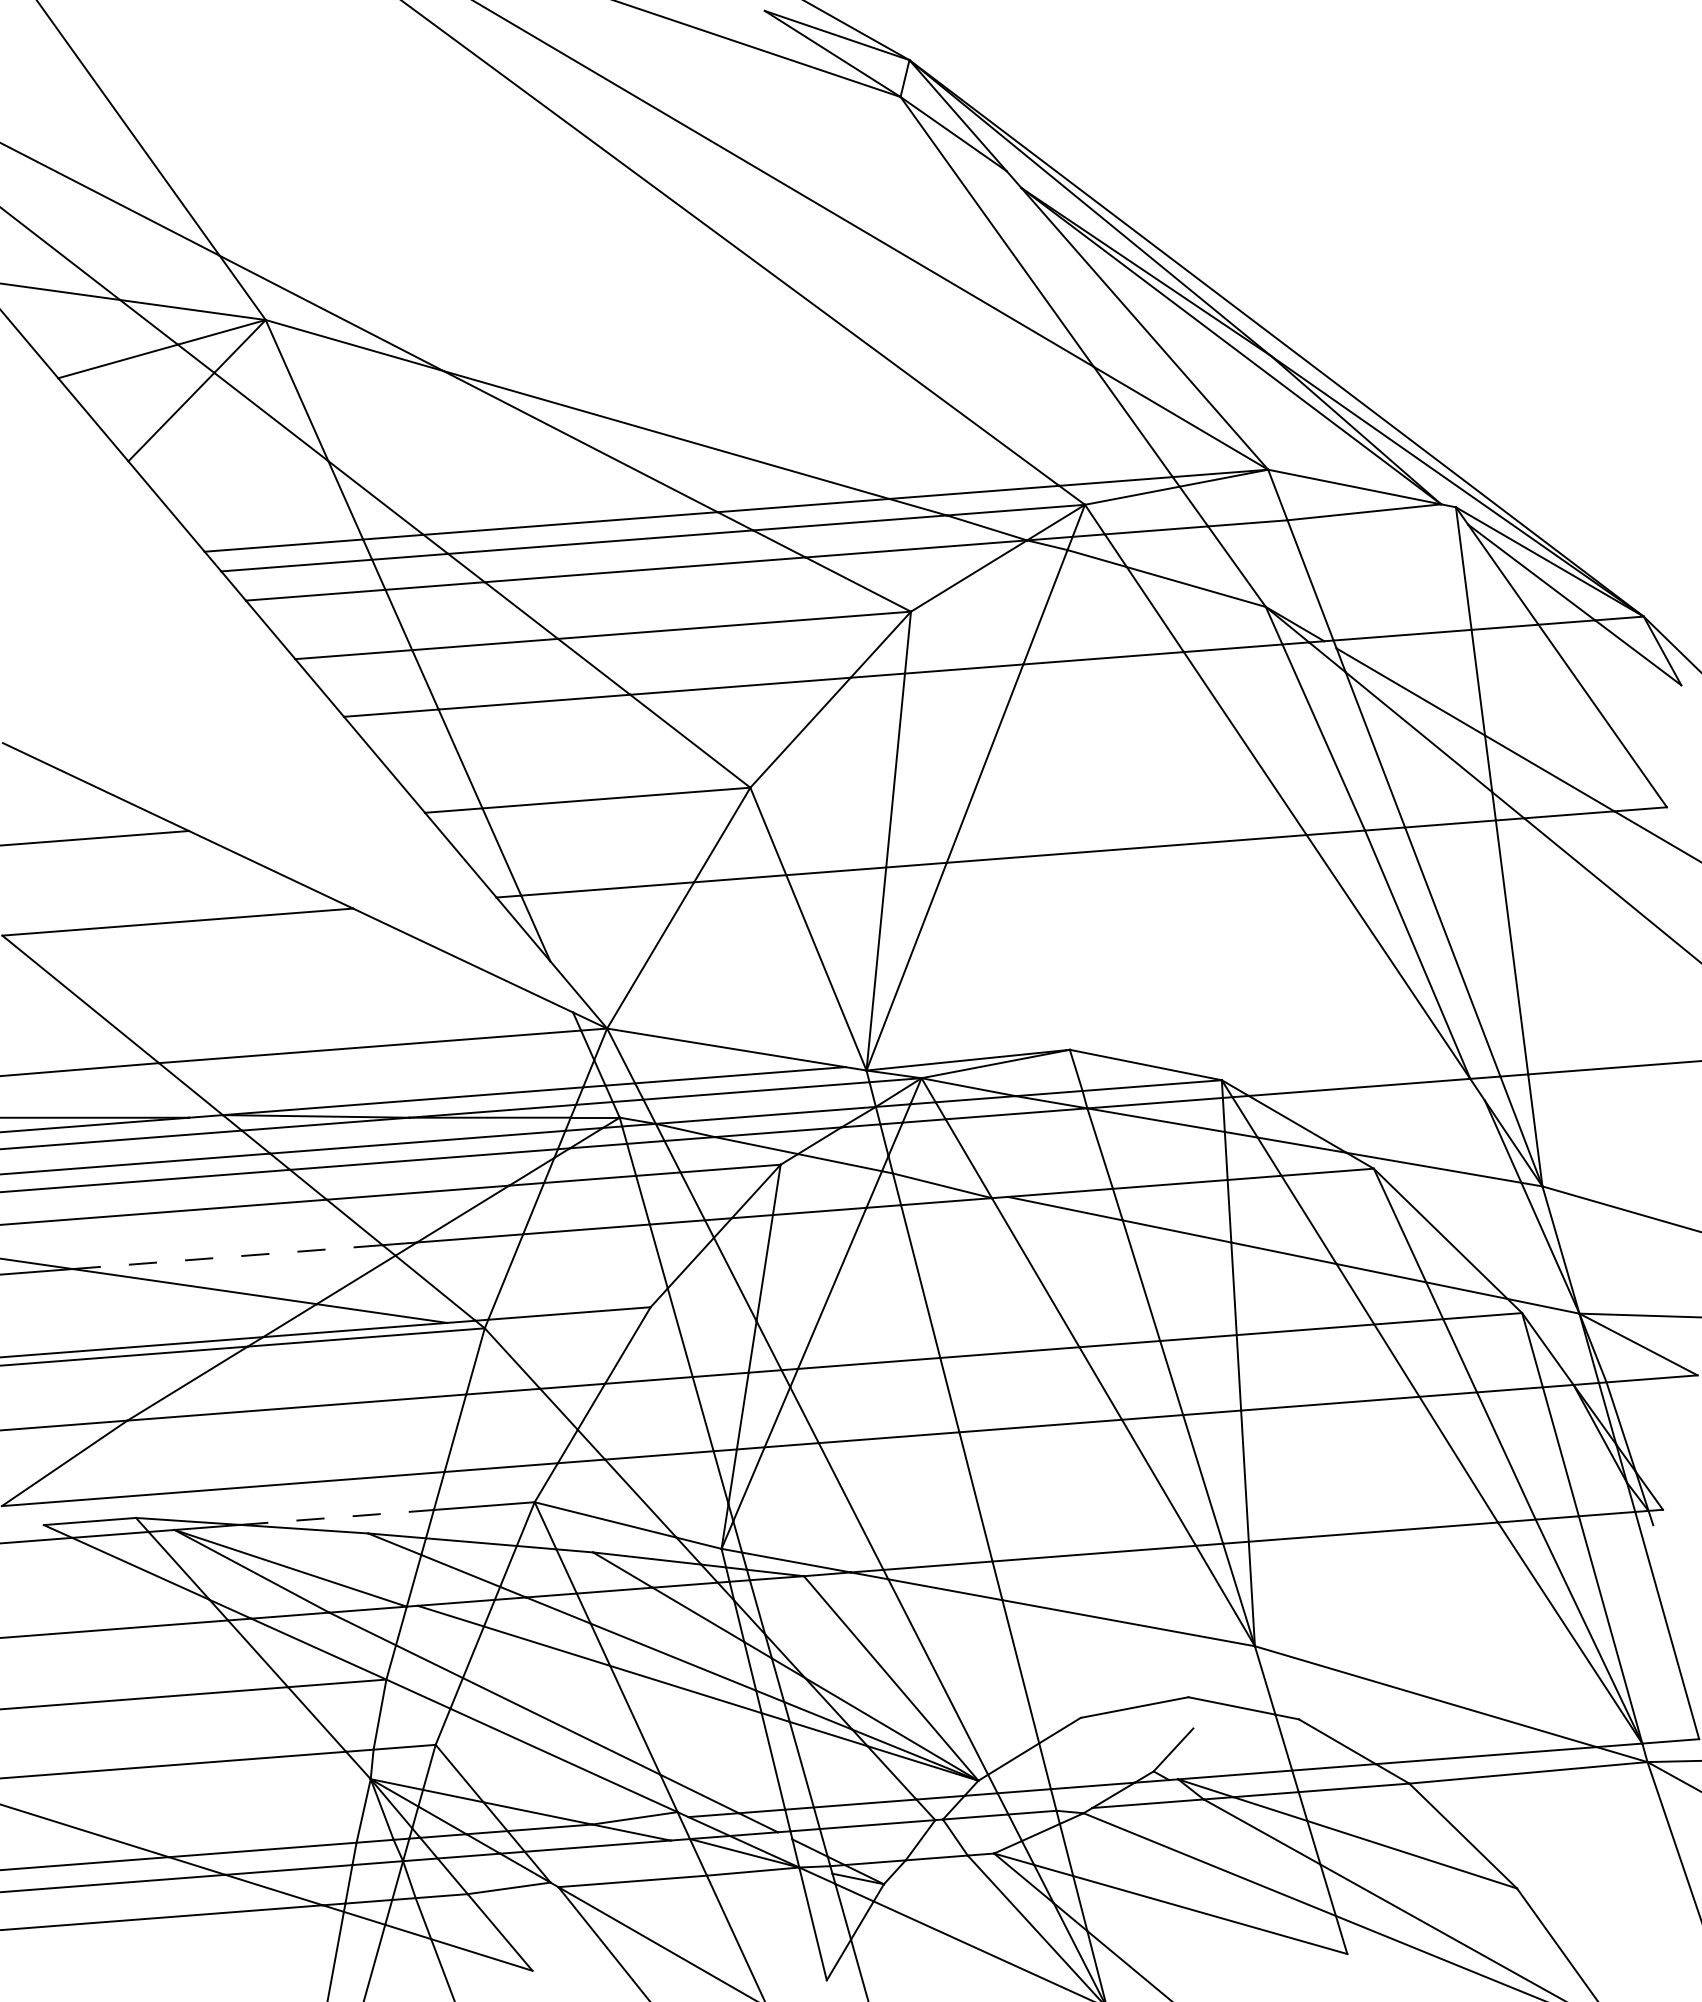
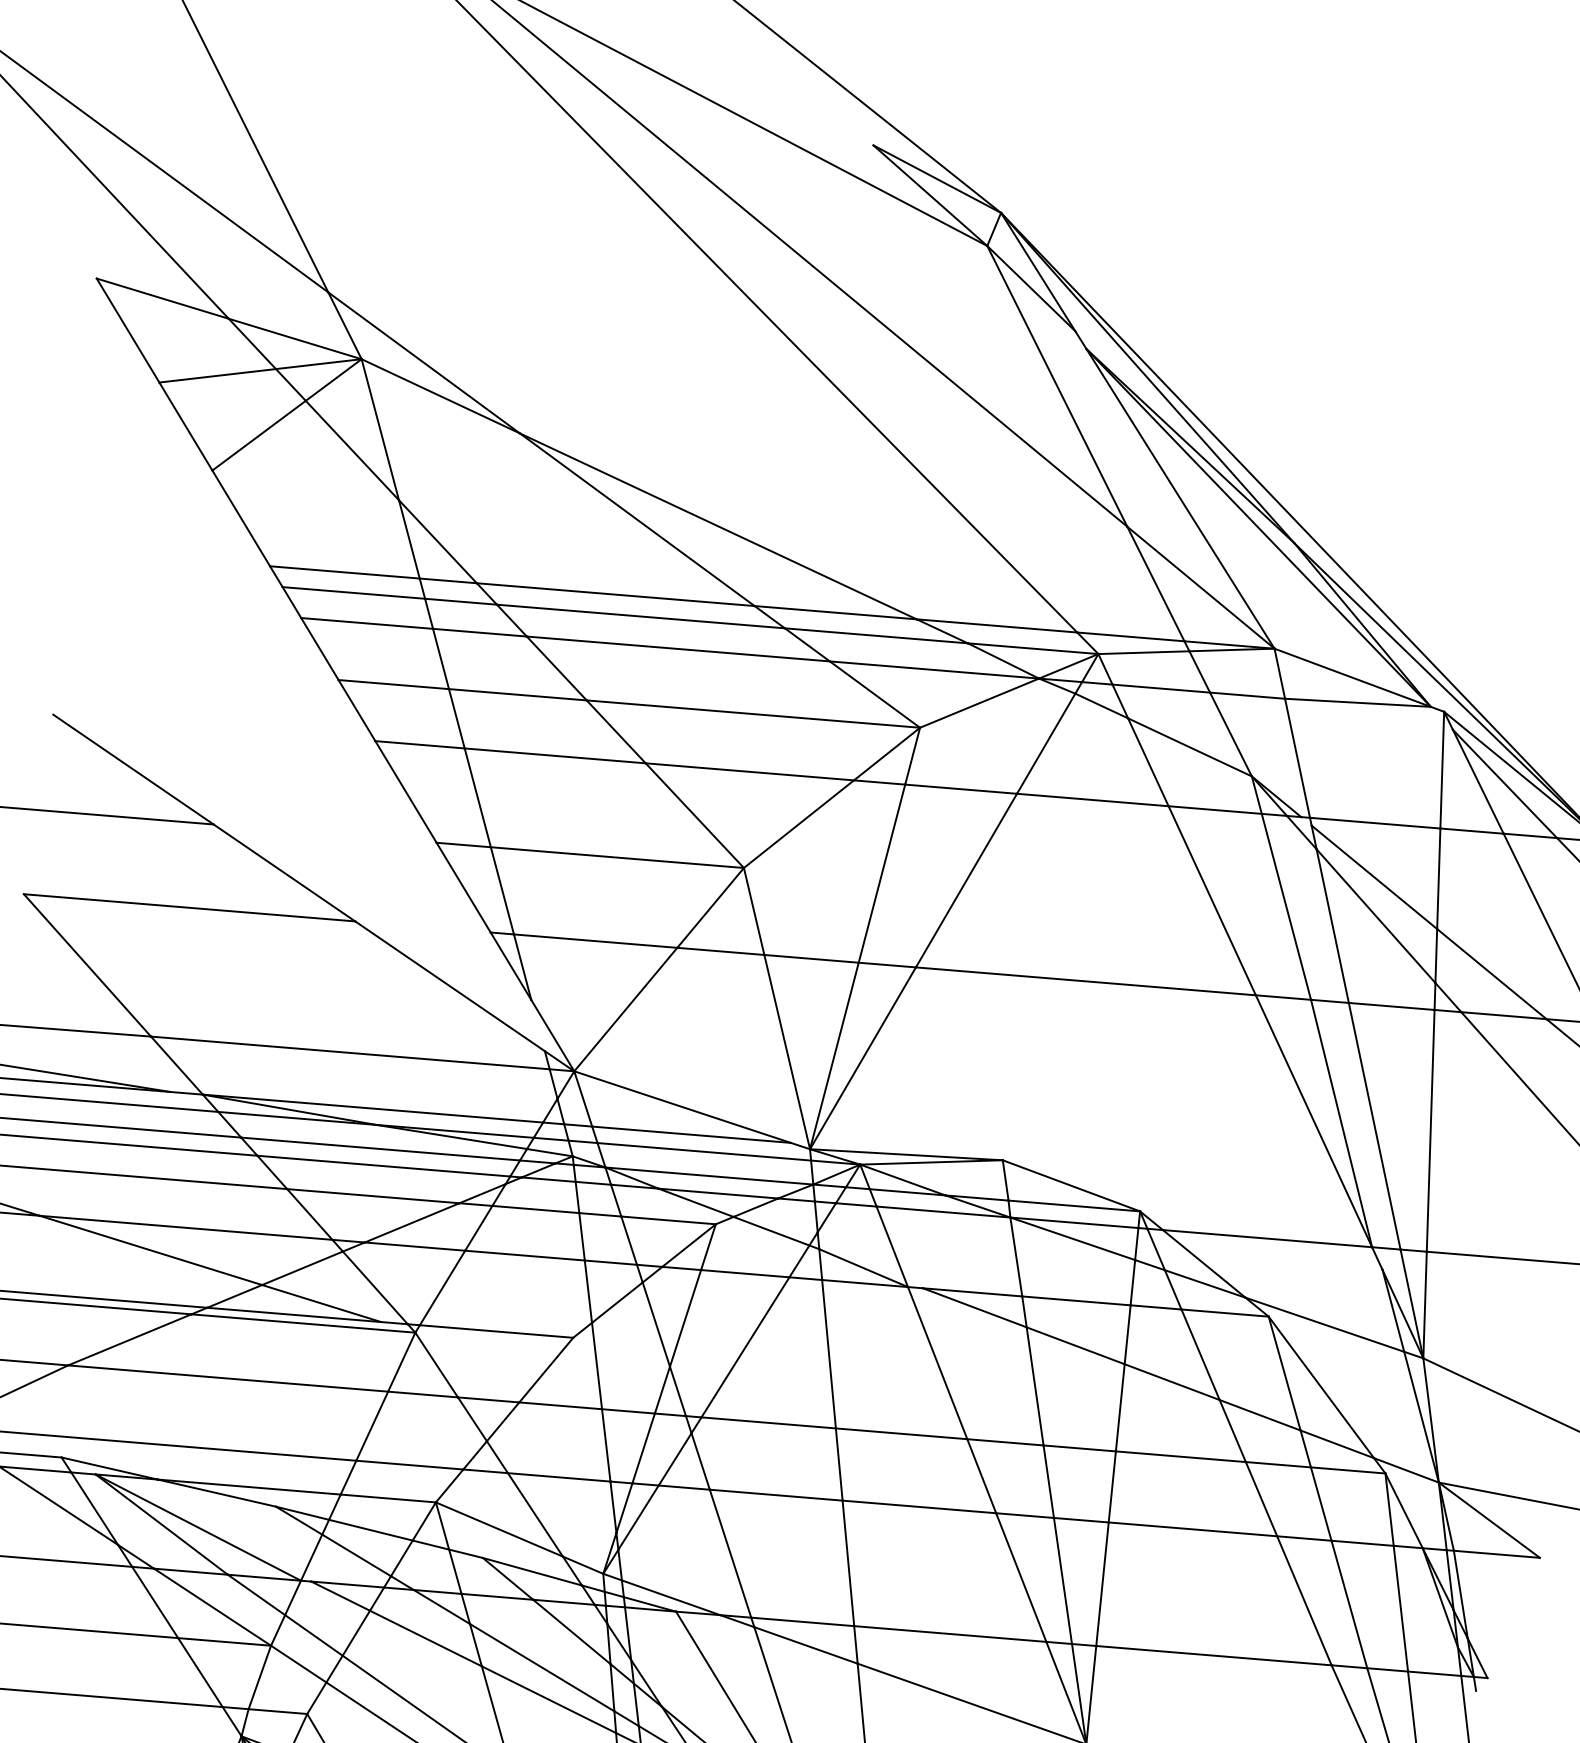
line: (228, 1257) -> (186, 1228), dashed -> solid
line: (337, 1517) -> (249, 1487), dashed -> solid

